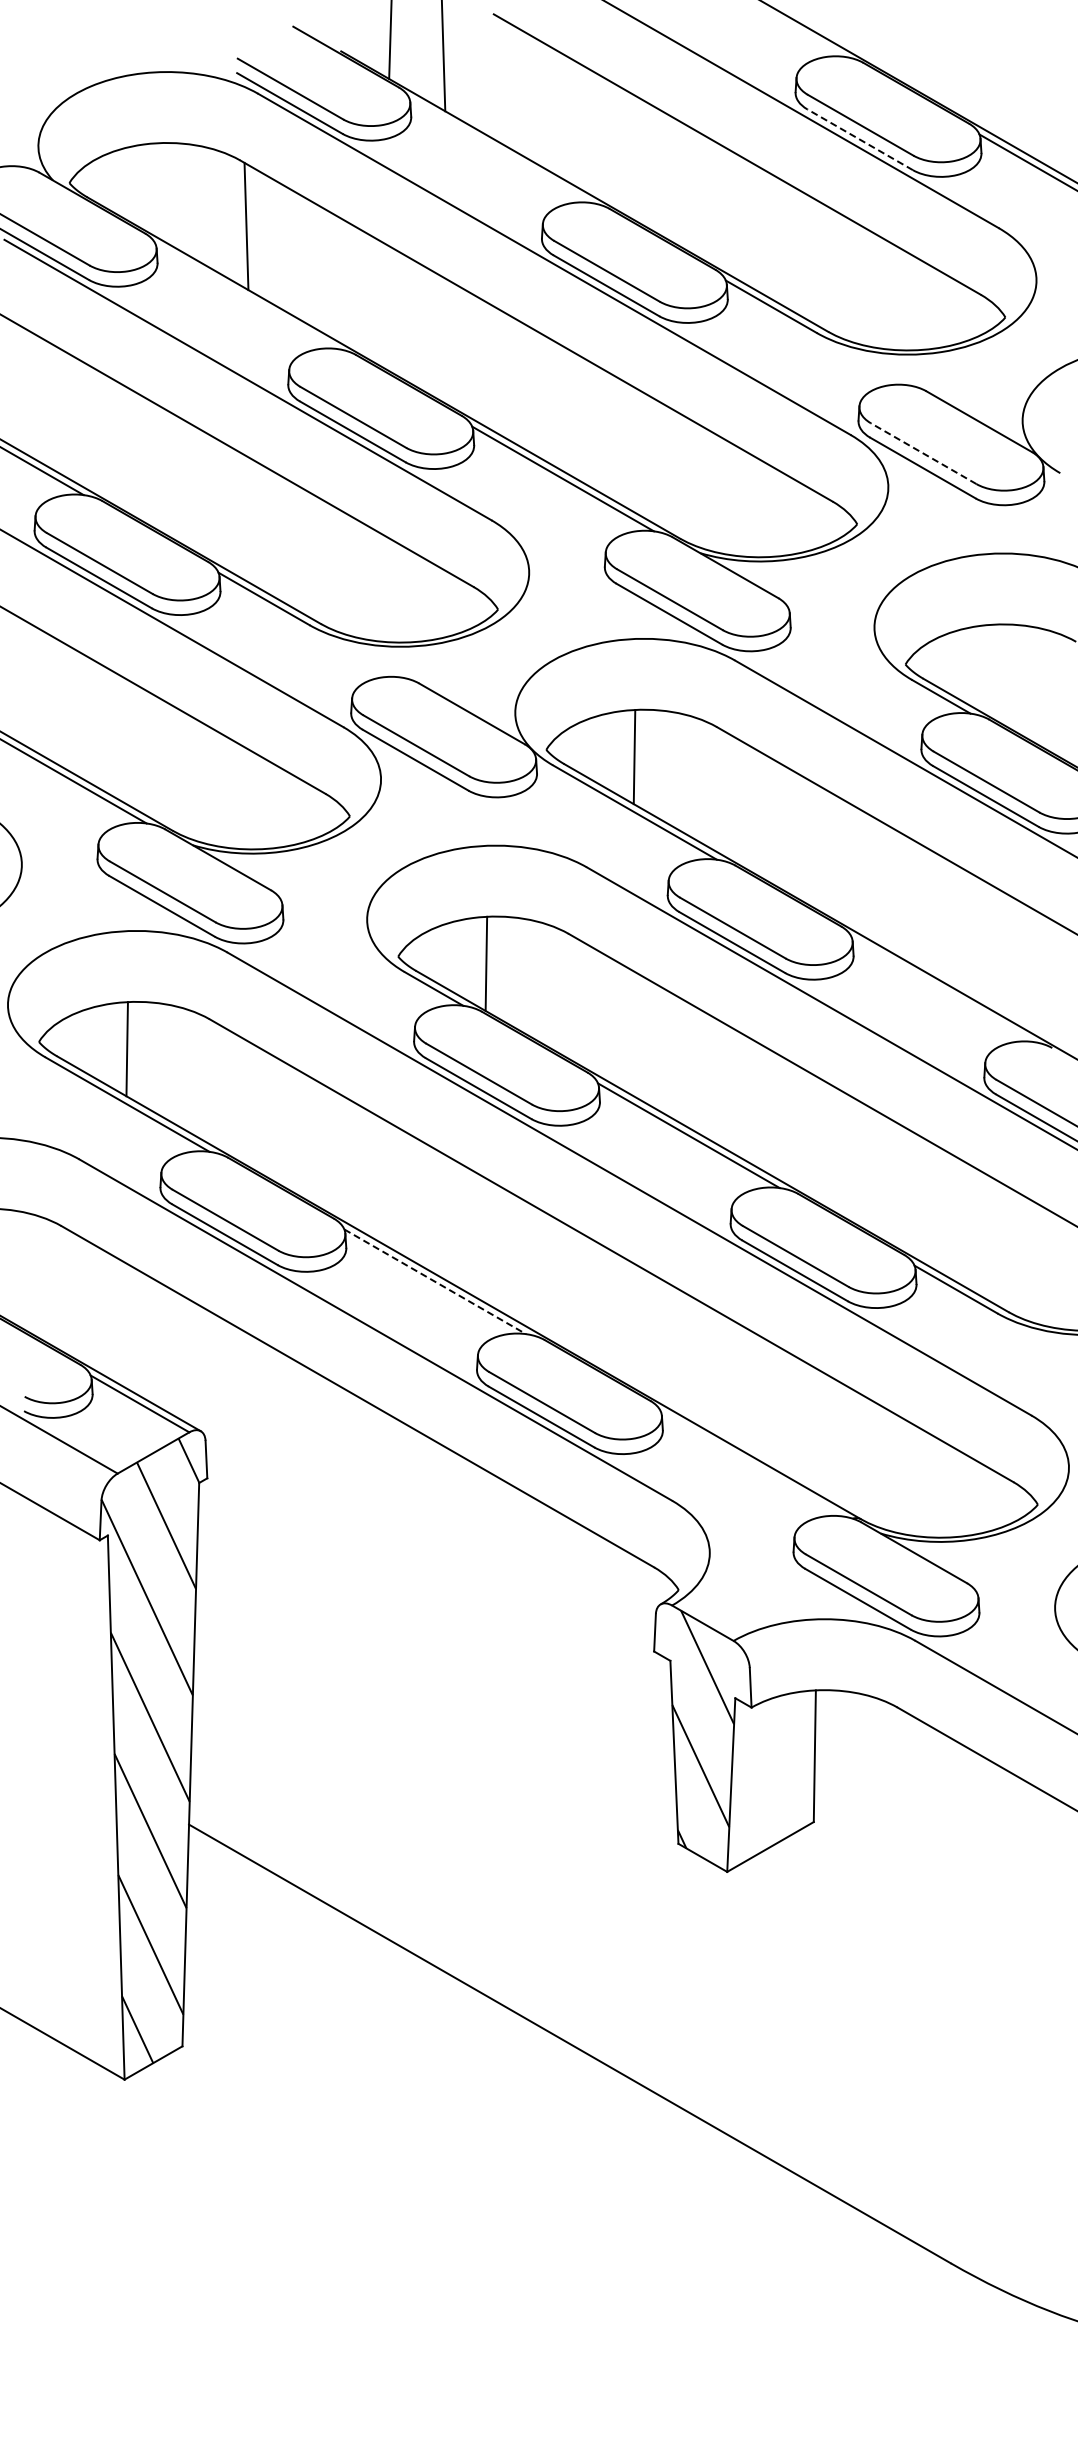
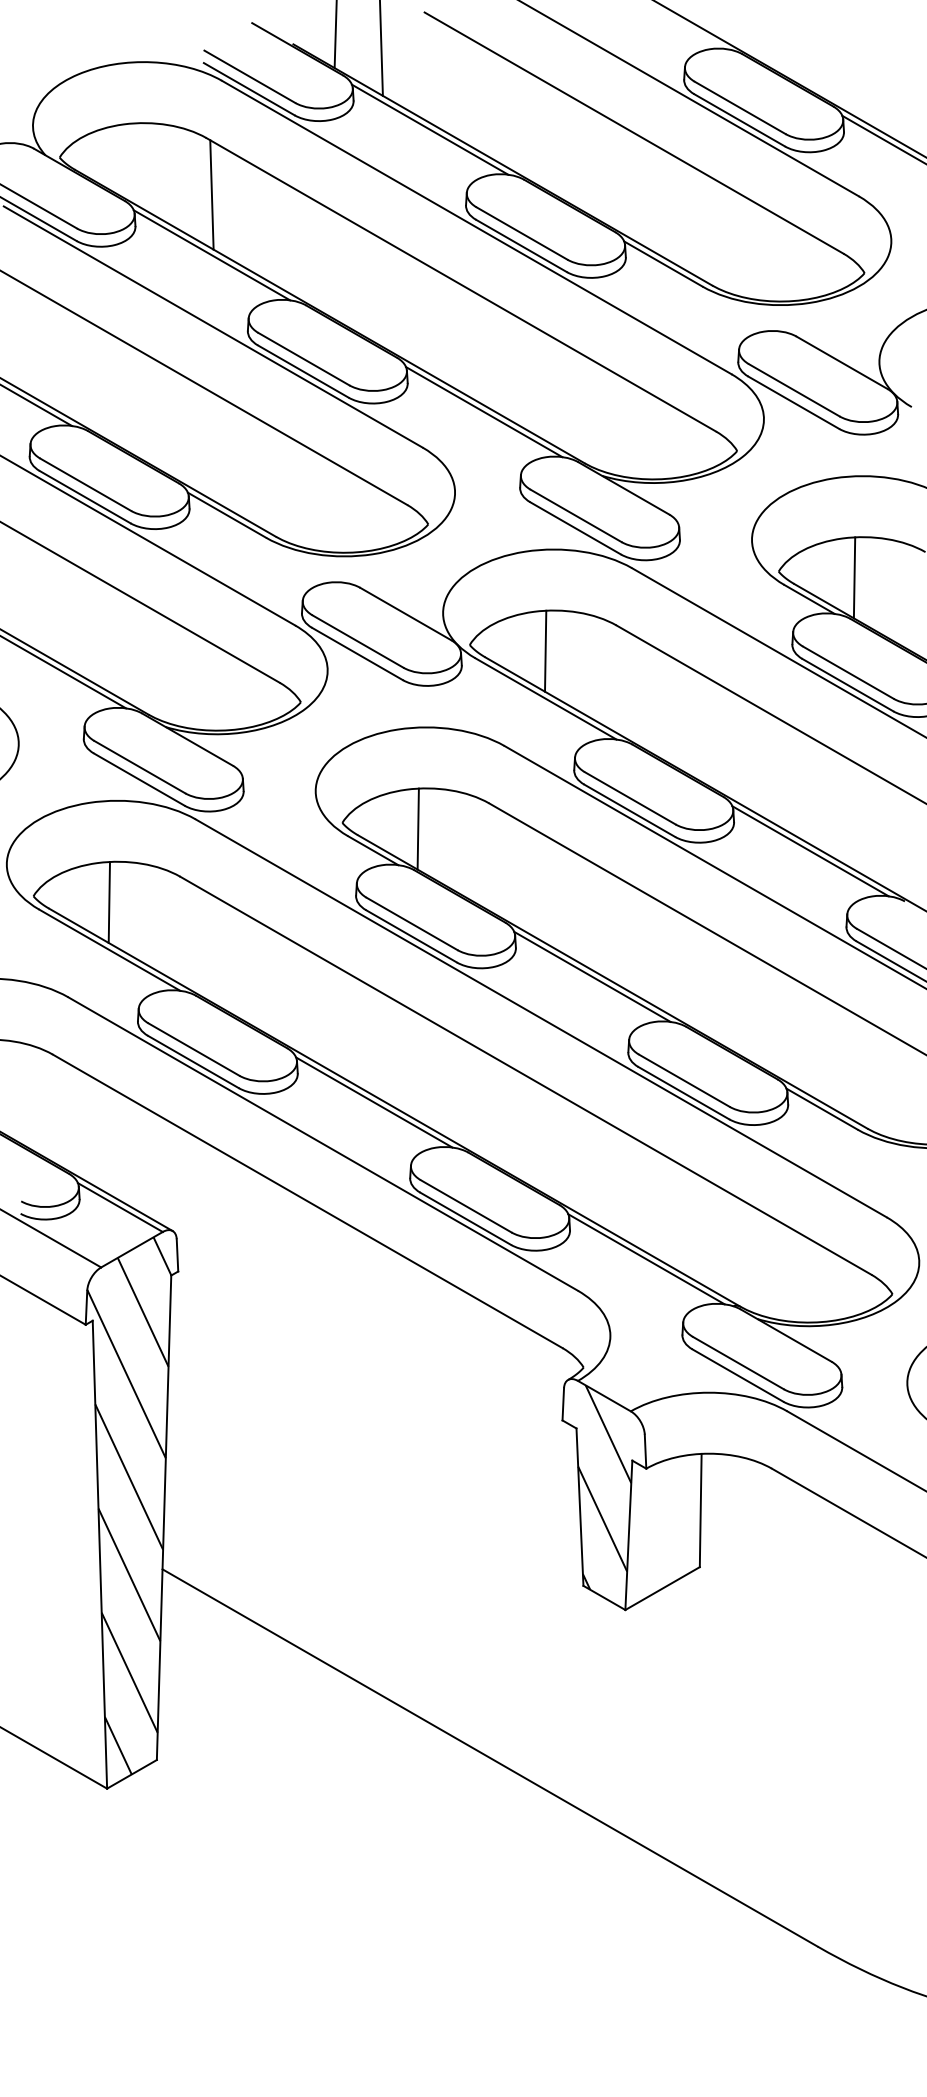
line: (860, 139) -> (739, 120), dashed -> solid
line: (500, 150) -> (430, 129), added
line: (246, 296) -> (211, 255), added
line: (923, 453) -> (794, 390), dashed -> solid
line: (993, 671) -> (854, 577), added
line: (942, 989) -> (810, 851), added
line: (435, 1281) -> (374, 1102), dashed -> solid
line: (751, 1463) -> (646, 1258), added

